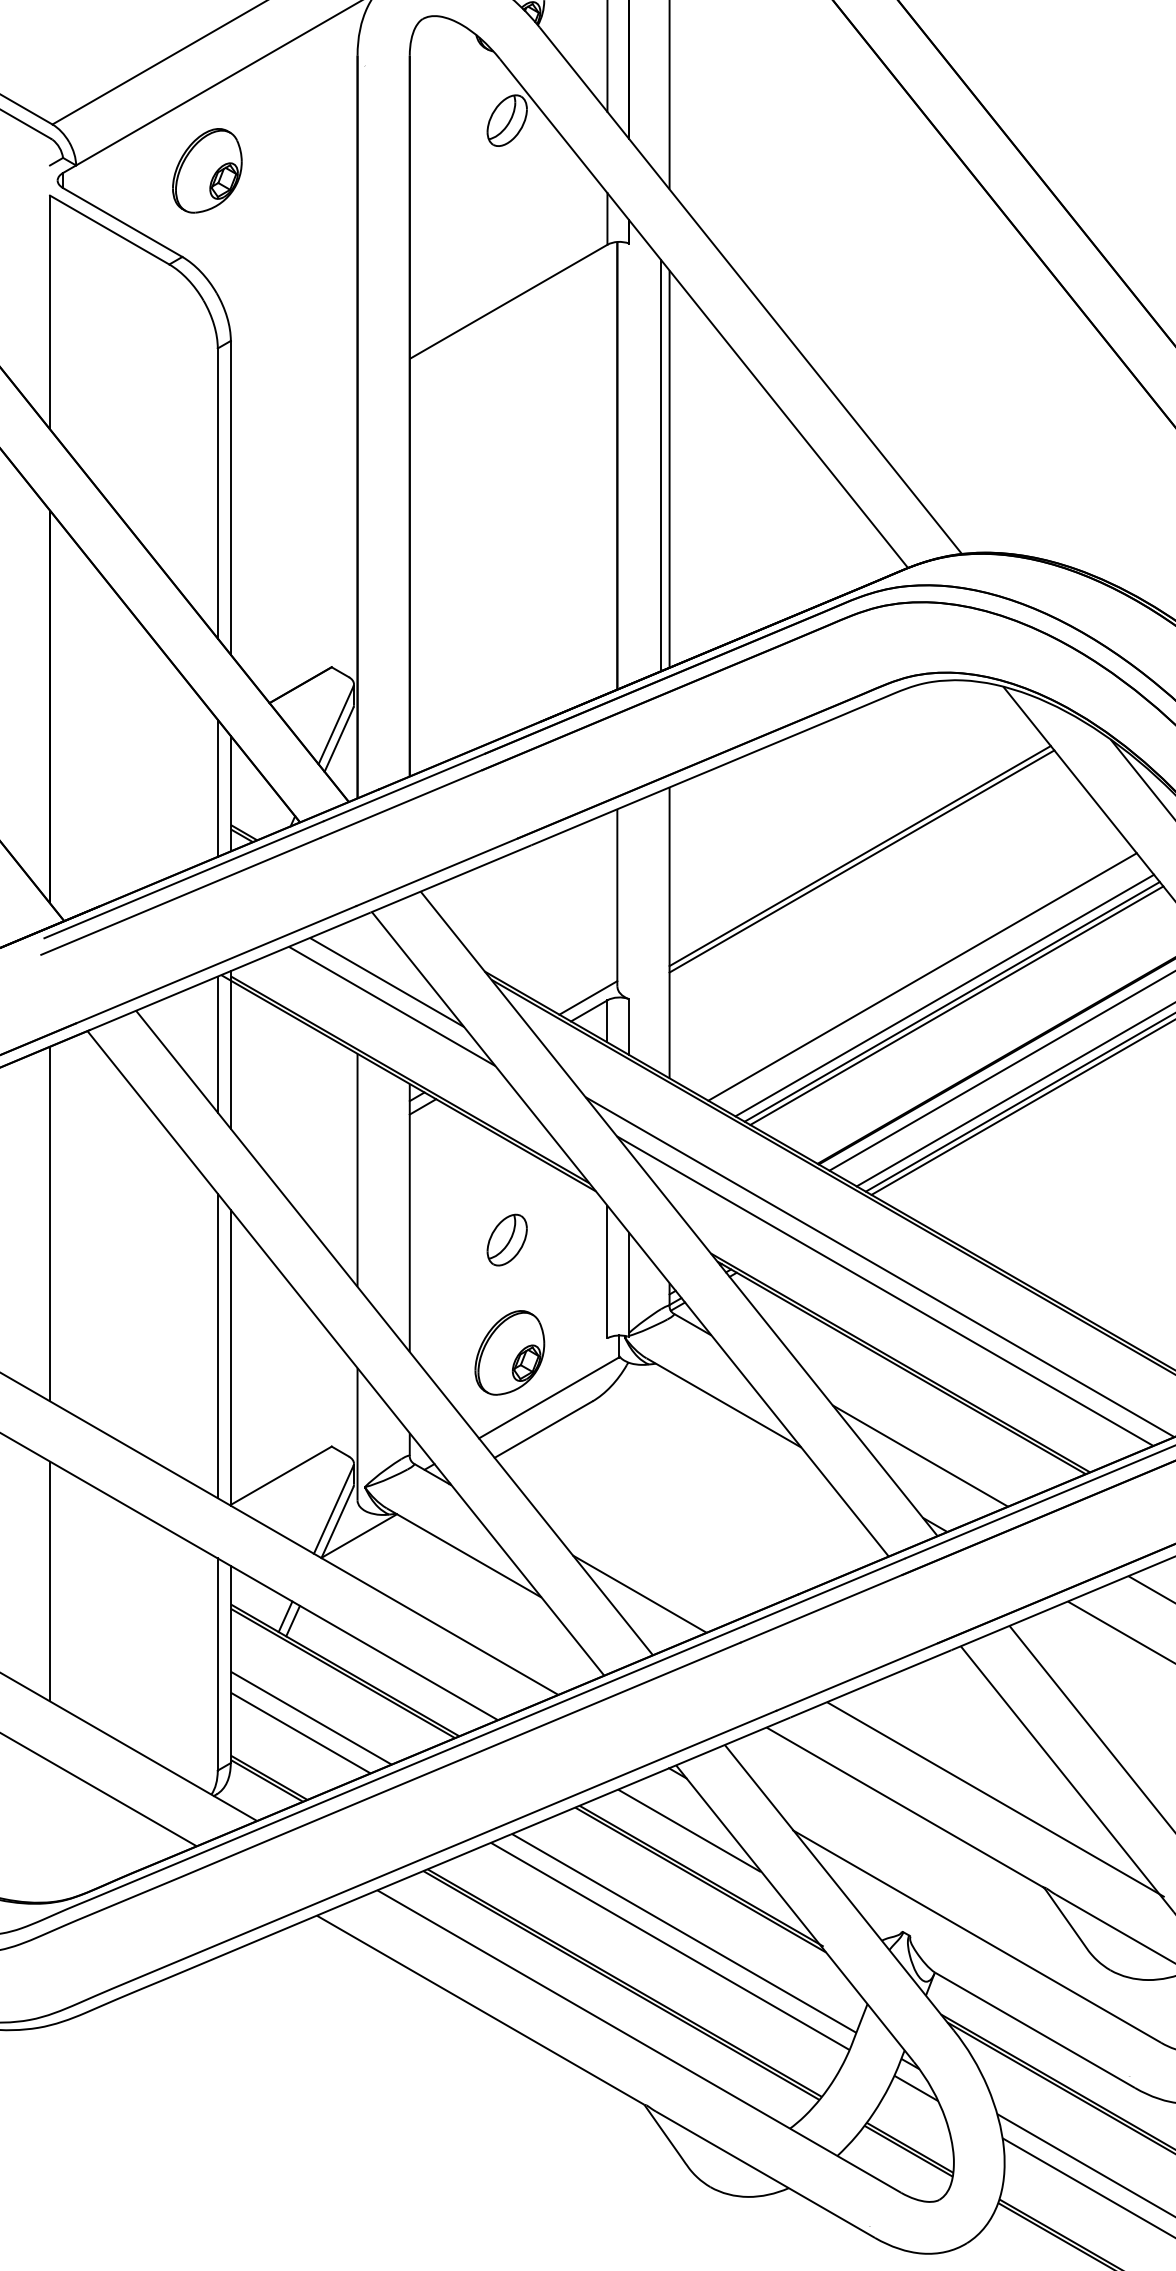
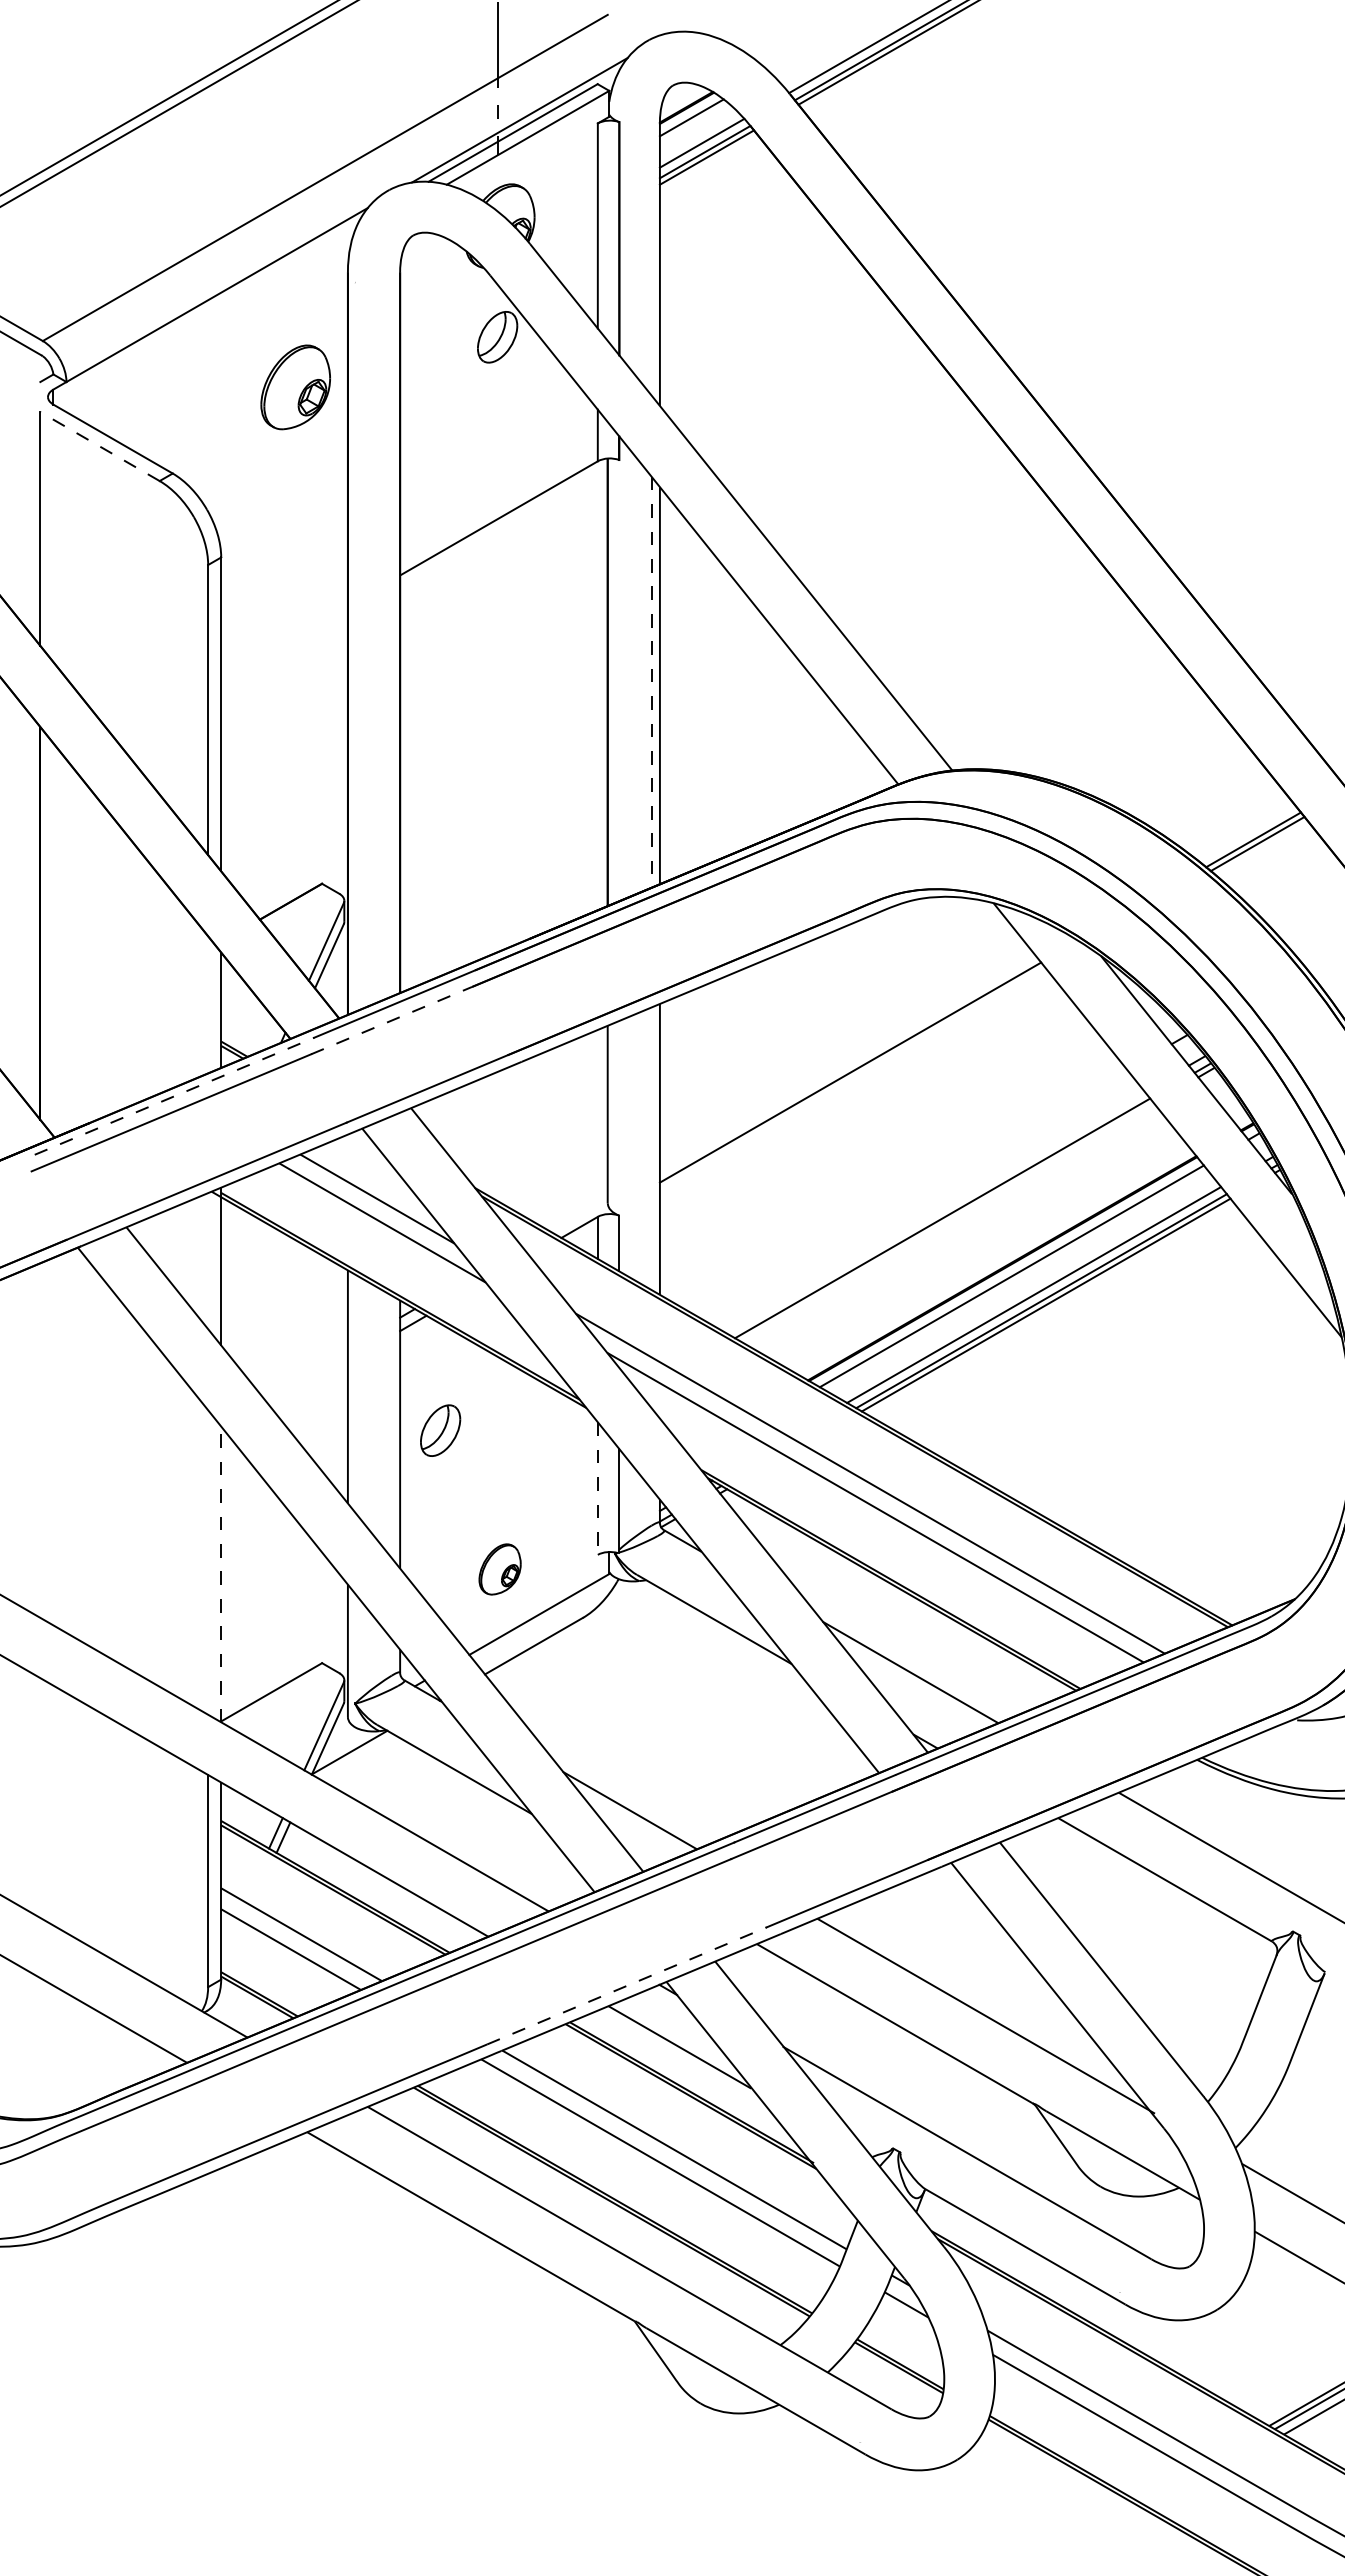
part: (207, 170) -> (295, 387), moved
line: (110, 229) -> (100, 446), solid -> dashed
line: (661, 465) -> (651, 682), solid -> dashed
line: (218, 787) -> (208, 1004), removed
line: (402, 803) -> (392, 1020), solid -> dashed
line: (861, 860) -> (851, 1077), removed
line: (184, 879) -> (174, 1096), solid -> dashed
line: (922, 976) -> (912, 1193), removed
line: (944, 994) -> (934, 1211), removed
line: (588, 997) -> (578, 1214), removed
line: (956, 1004) -> (946, 1221), removed
line: (218, 1044) -> (208, 1261), removed
line: (50, 1223) -> (40, 1440), removed
part: (507, 1239) -> (440, 1430), moved
line: (607, 1272) -> (597, 1489), solid -> dashed
line: (218, 1345) -> (208, 1562), removed
part: (509, 1352) -> (499, 1569), size x0.6
line: (231, 1357) -> (221, 1574), solid -> dashed
line: (50, 1580) -> (40, 1797), removed
line: (636, 1768) -> (626, 1985), solid -> dashed

